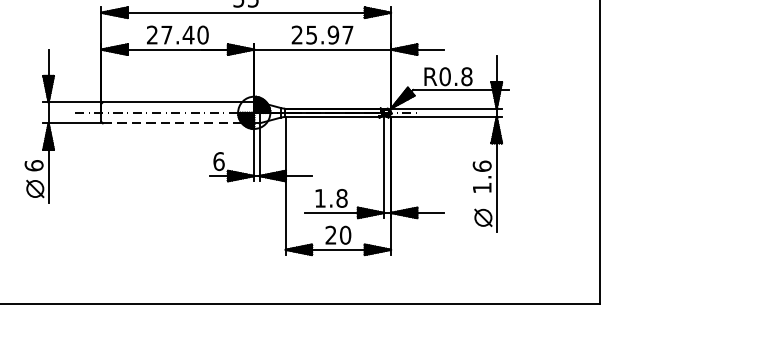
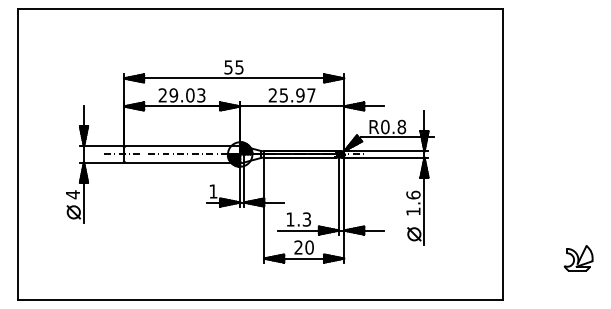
text: (184, 35) -> (187, 95), 27.40 -> 29.03
line: (178, 123) -> (182, 162), dashed -> solid
text: (219, 161) -> (213, 191), 6 -> 1
text: (33, 165) -> (72, 194), 6 -> 4
text: (341, 198) -> (306, 219), 1.8 -> 1.3
part: (699, 249) -> (578, 258), added

